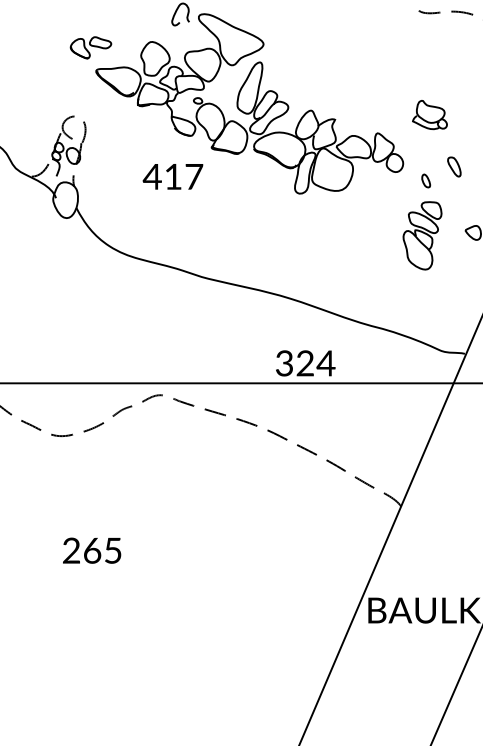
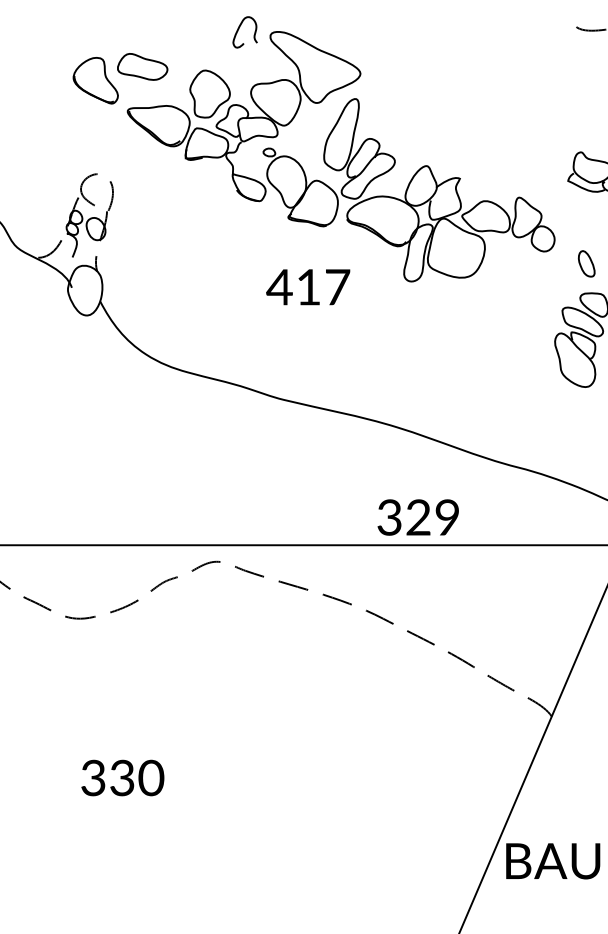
part: (90, 47) -> (119, 78), size x1.67
text: (172, 176) -> (307, 286), moved
part: (425, 180) -> (585, 263), size x1.43
text: (325, 363) -> (446, 517), 324 -> 329
text: (92, 550) -> (122, 777), 265 -> 330

